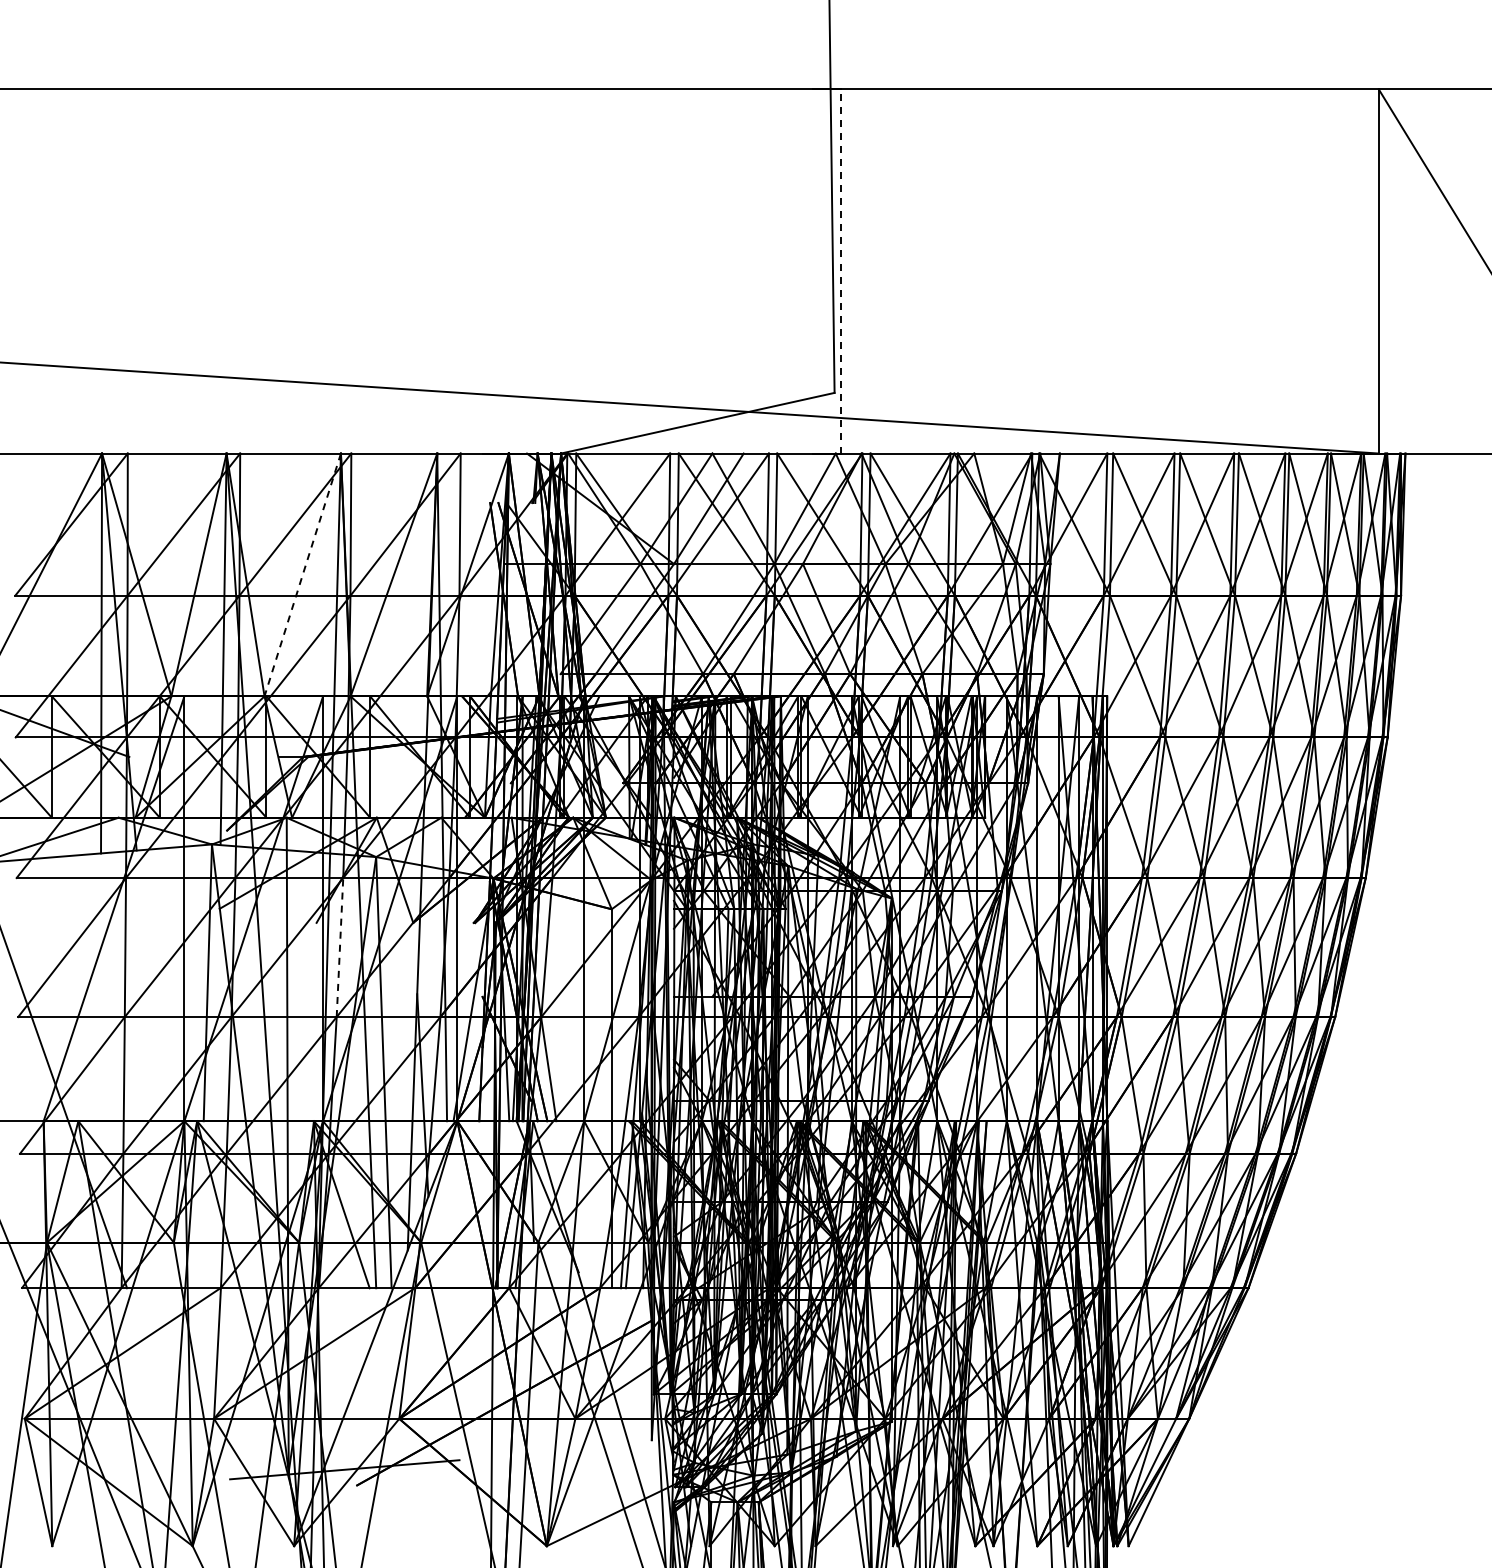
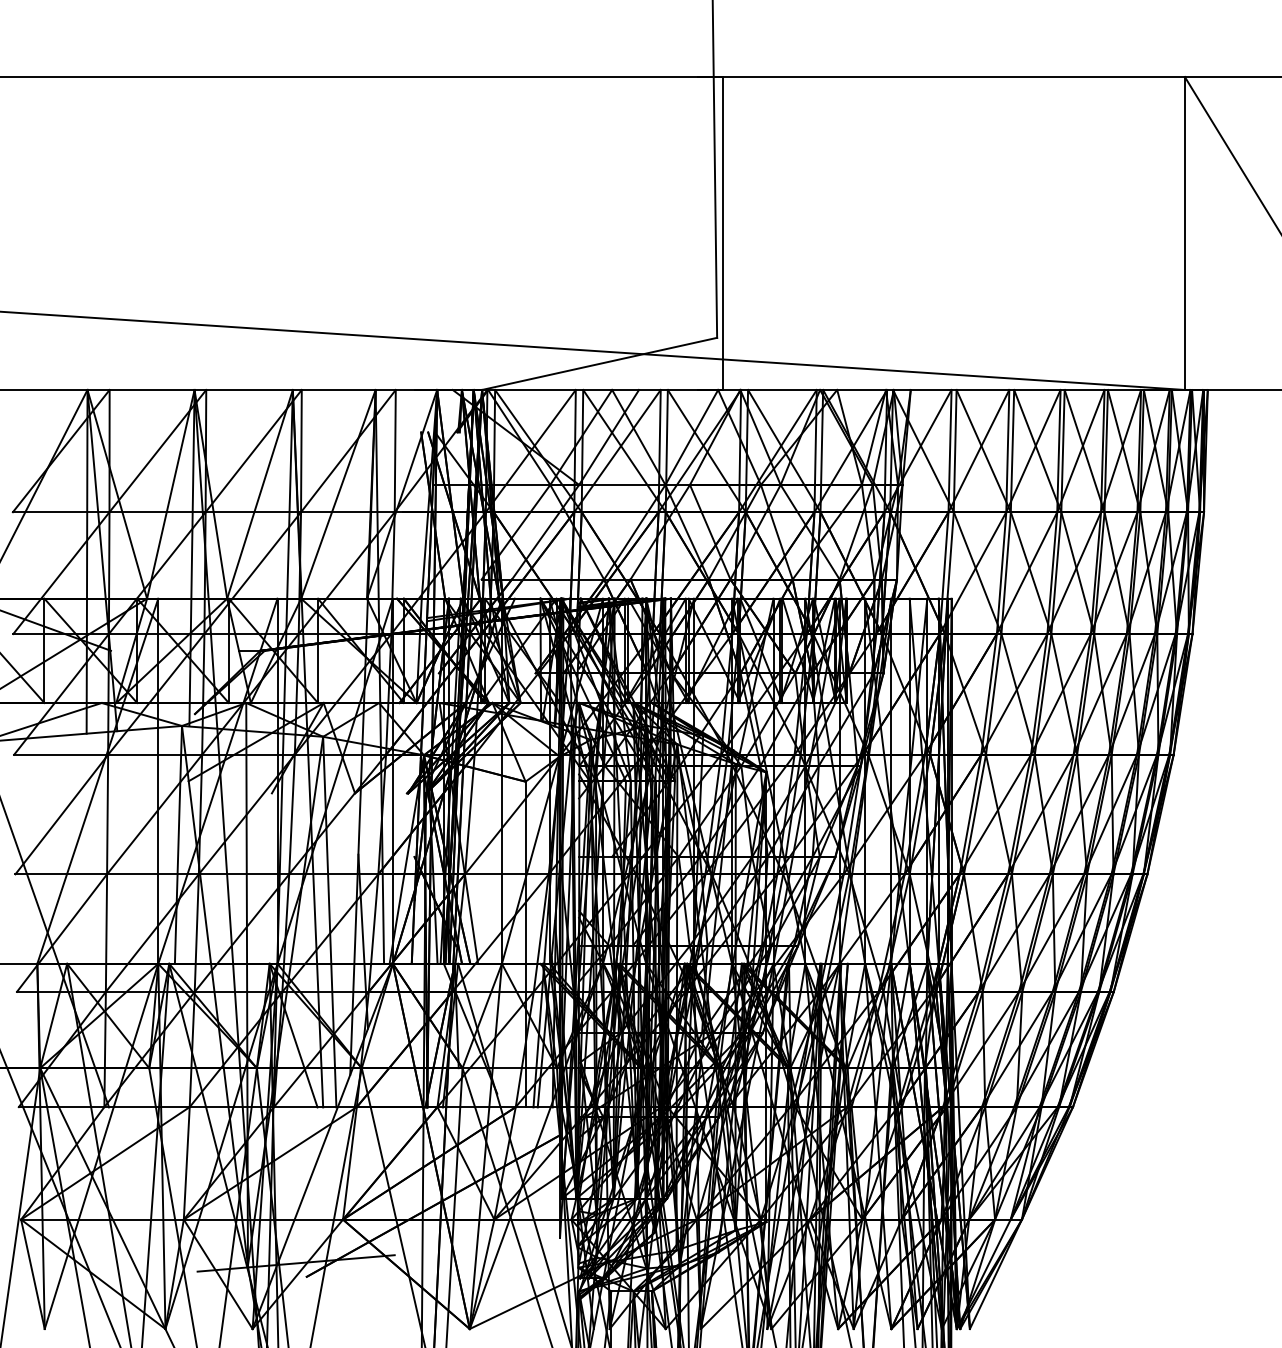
line: (840, 270) -> (722, 232), dashed -> solid
line: (302, 575) -> (259, 494), dashed -> solid
line: (339, 947) -> (291, 814), dashed -> solid

